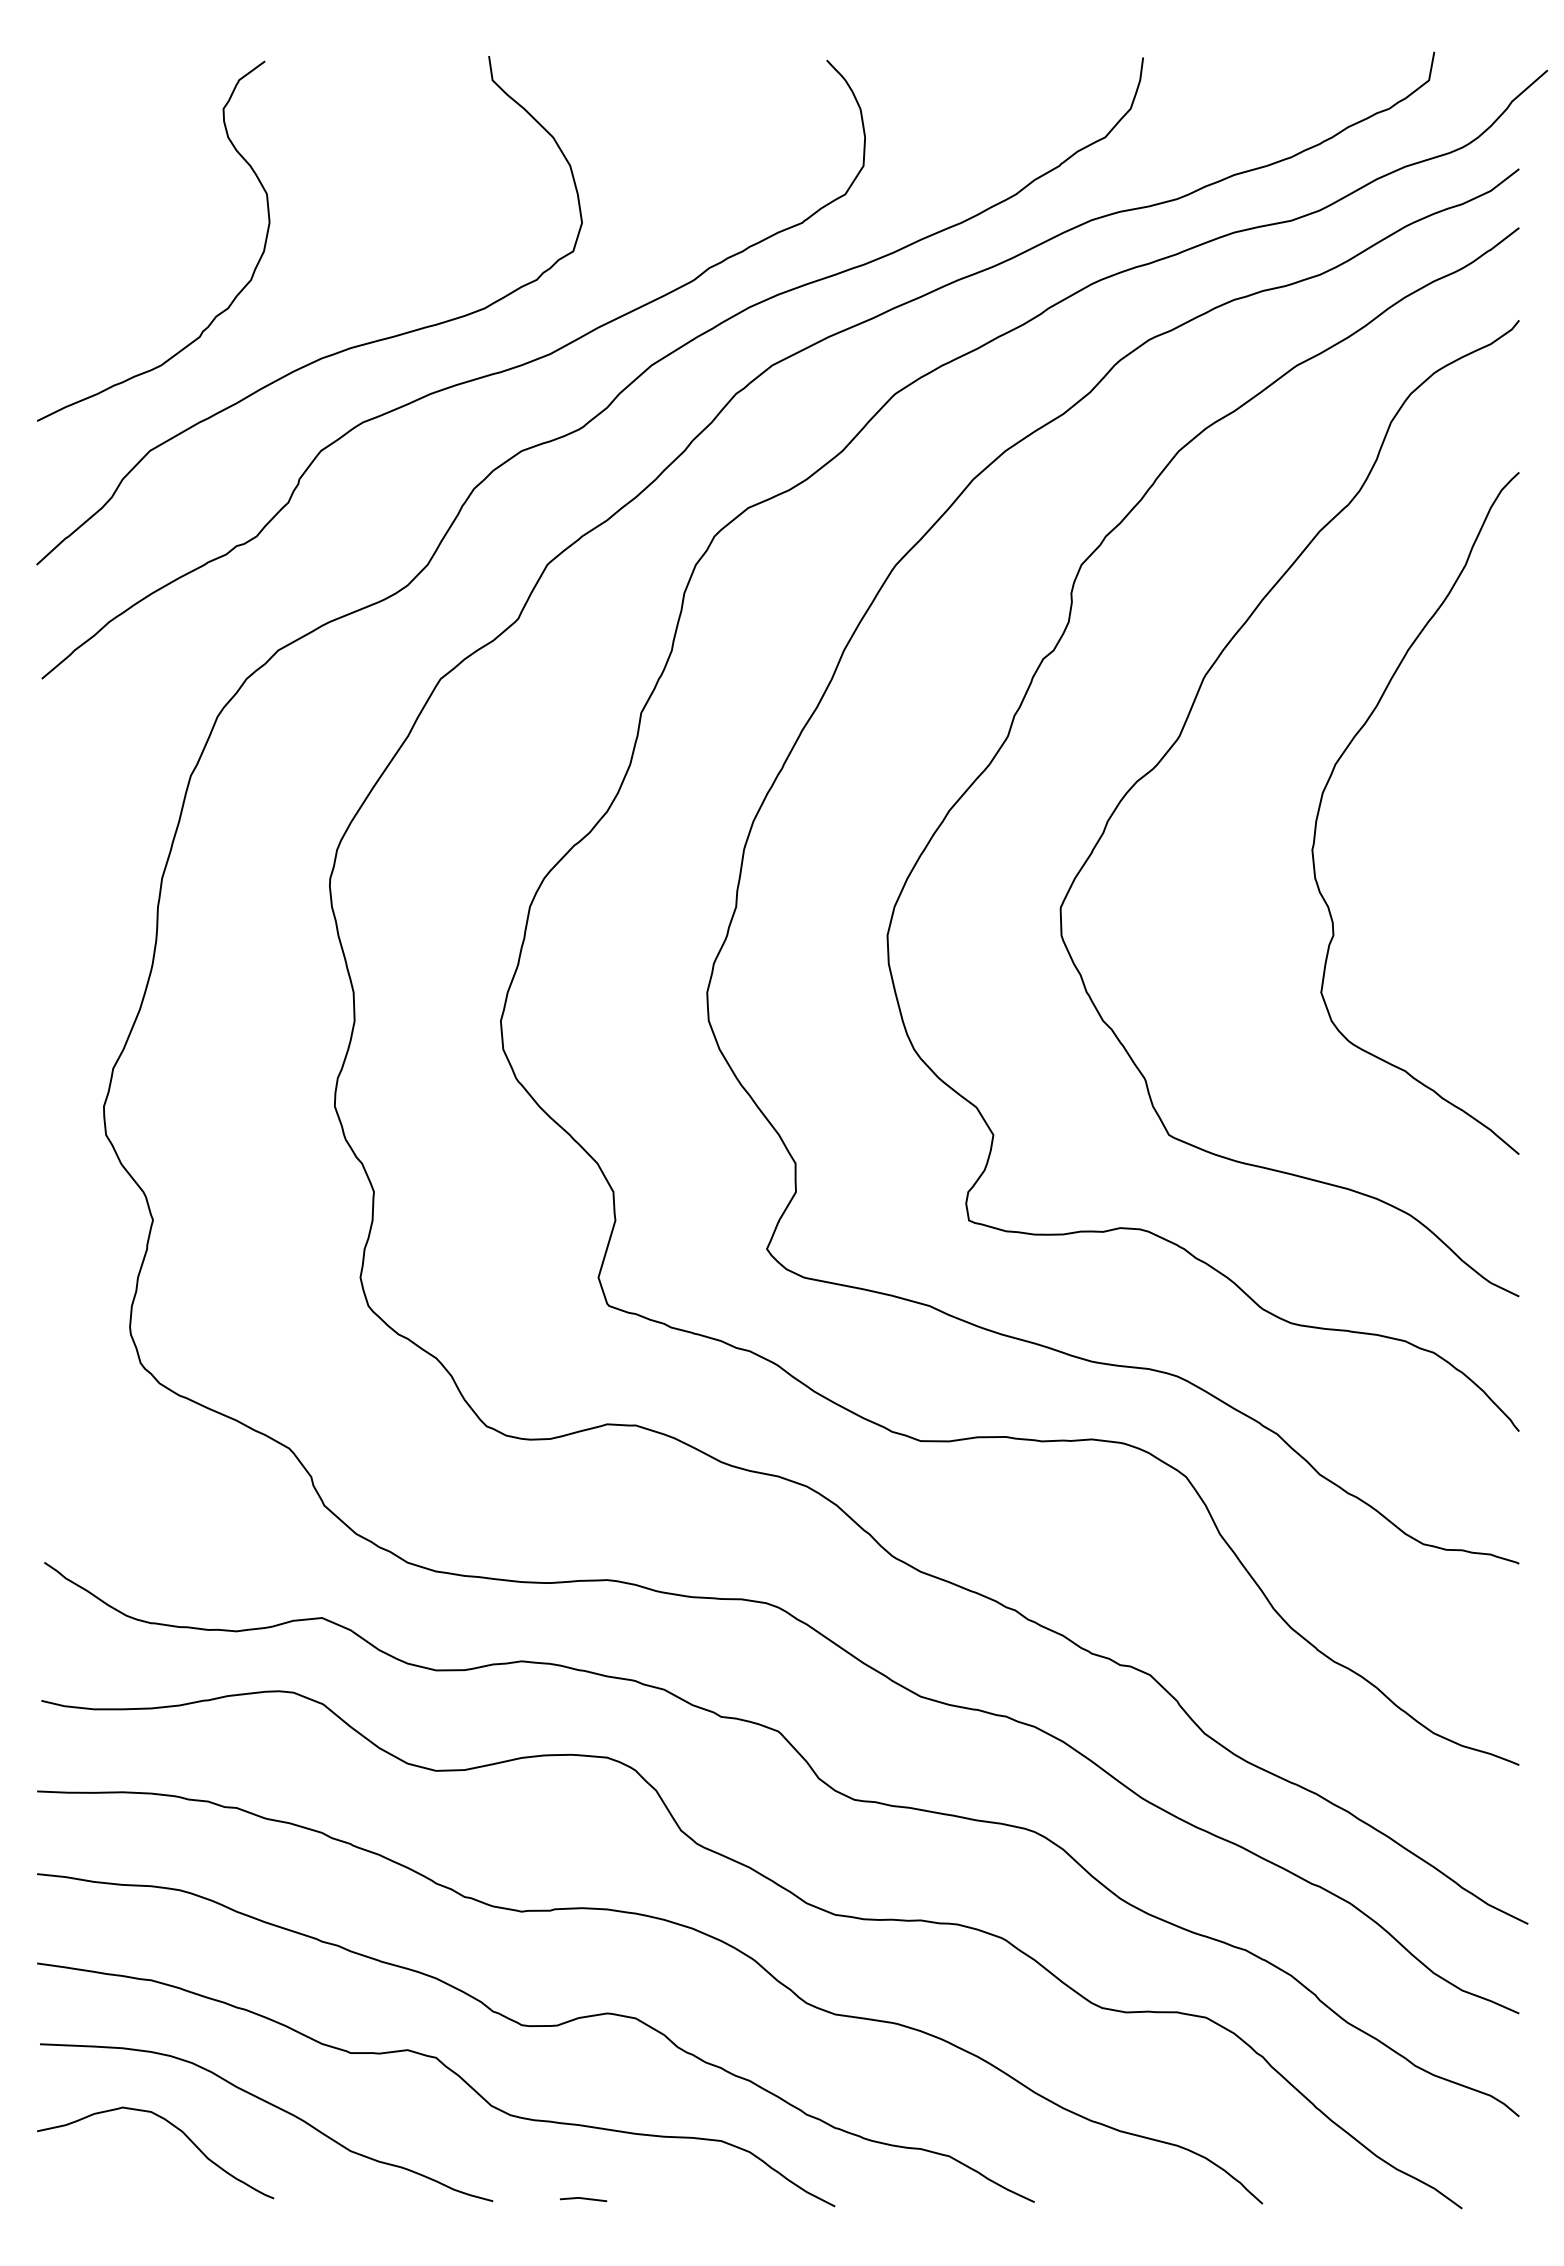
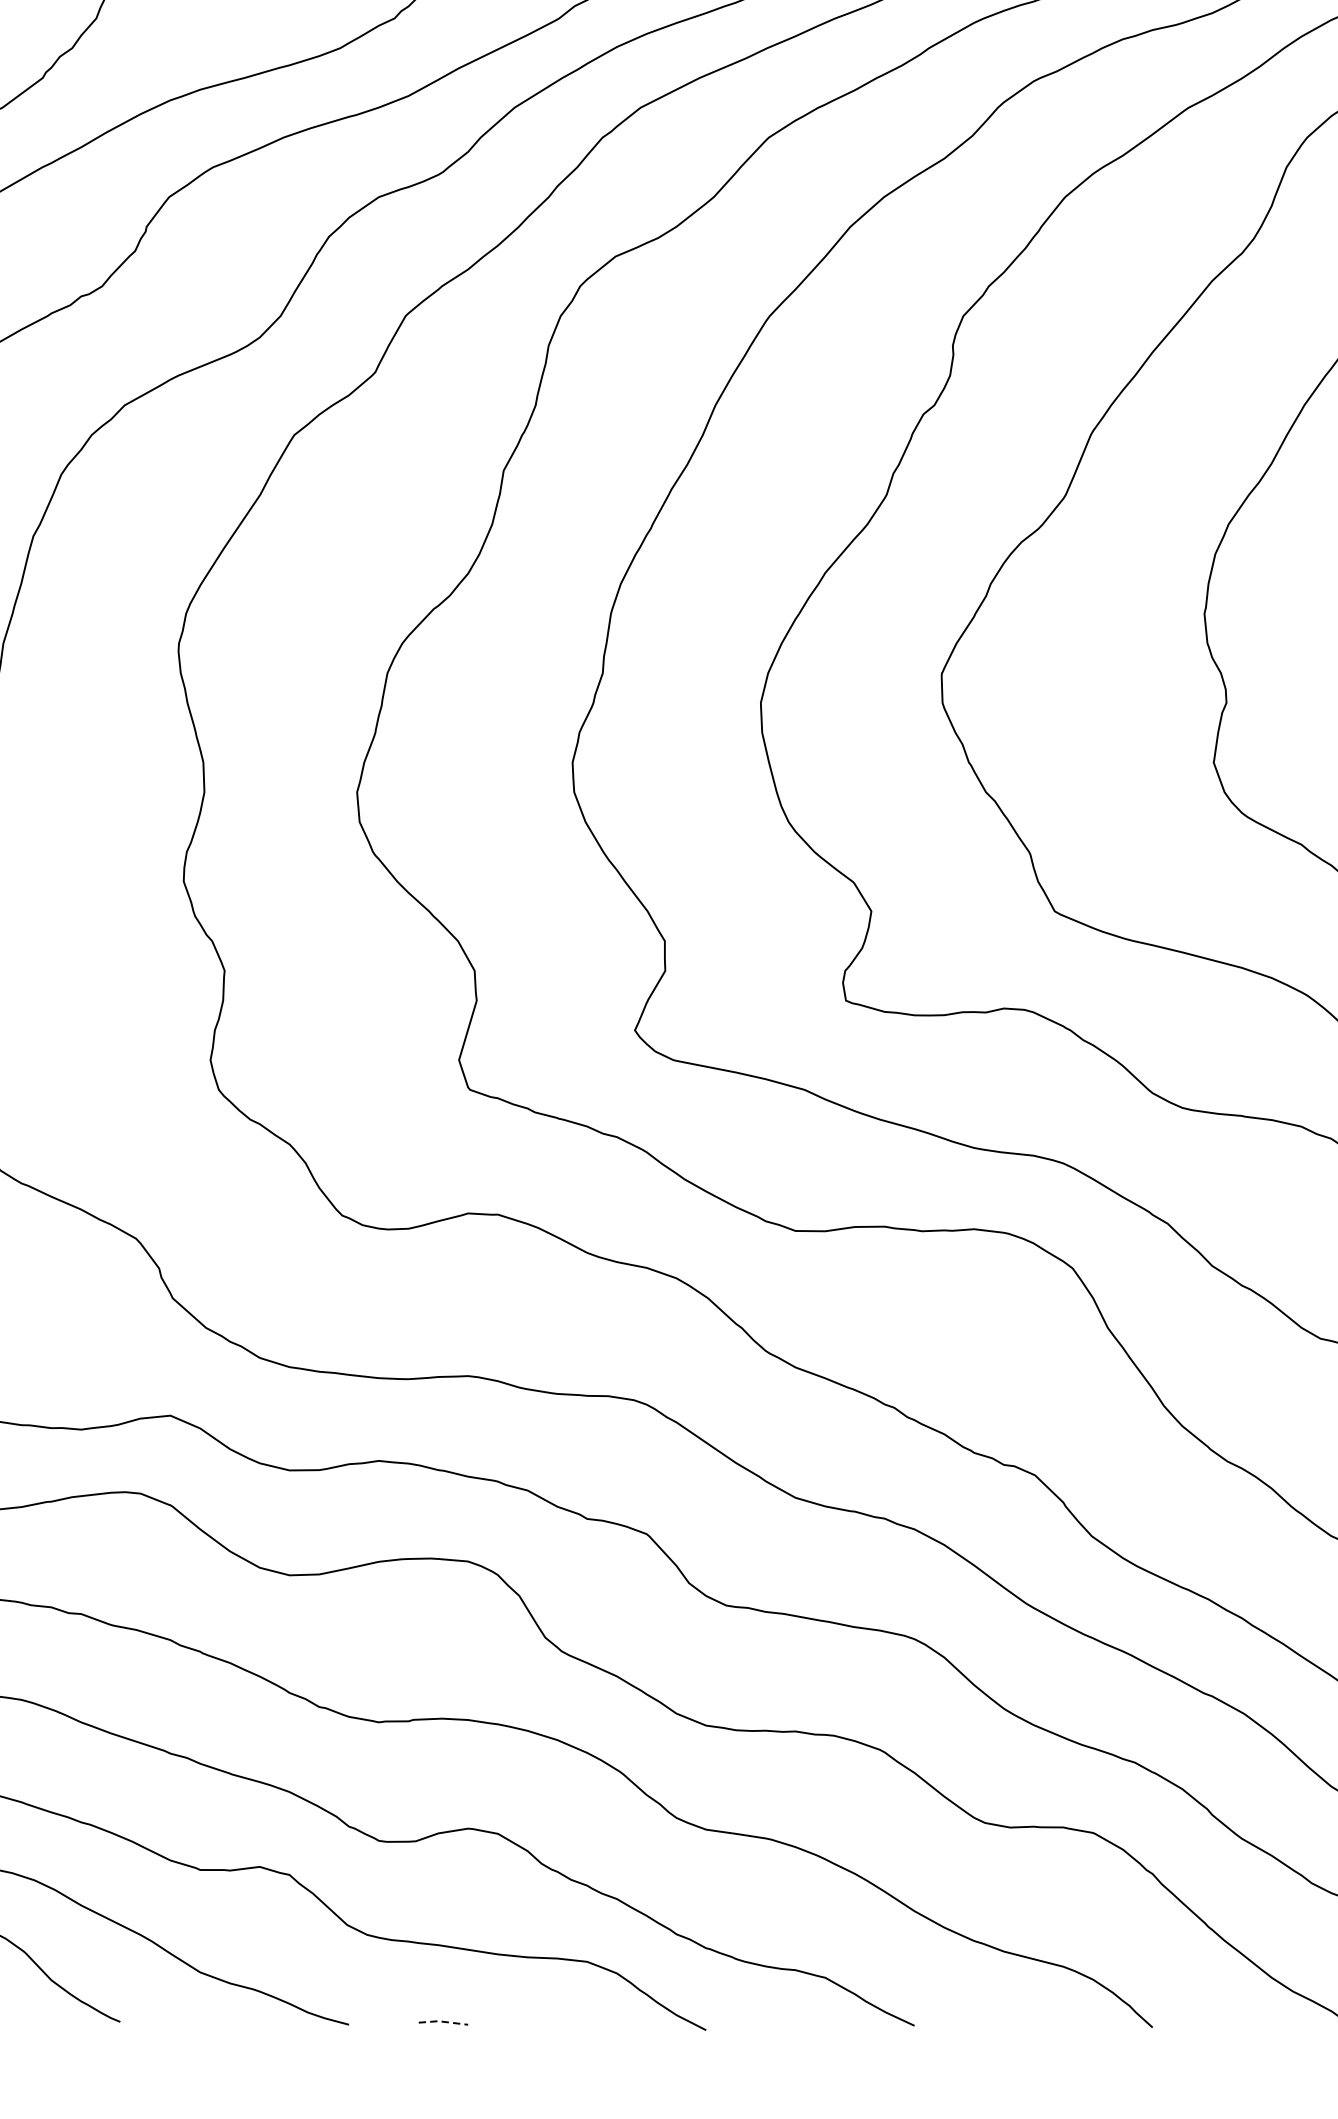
line: (583, 2198) -> (443, 2021), solid -> dashed

